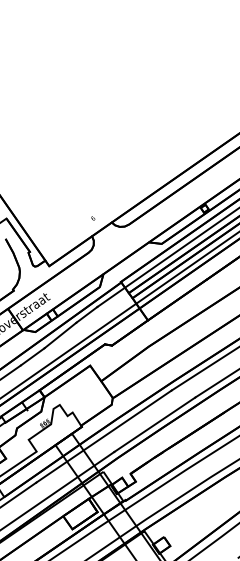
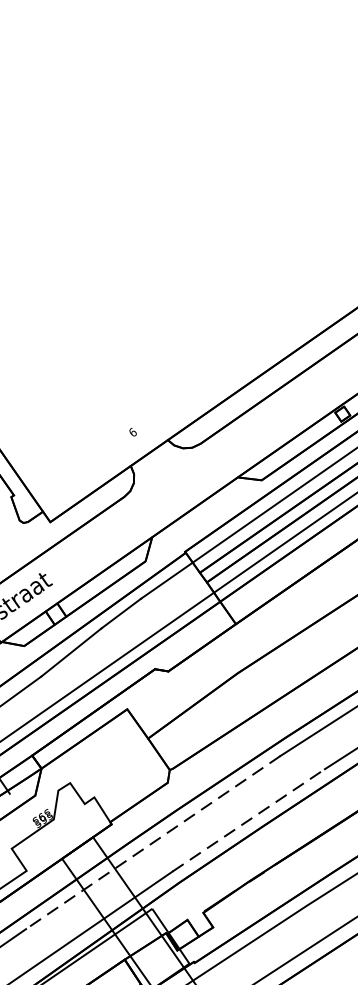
line: (154, 424) -> (248, 819), solid -> dashed
line: (103, 436) -> (152, 842), solid -> dashed

